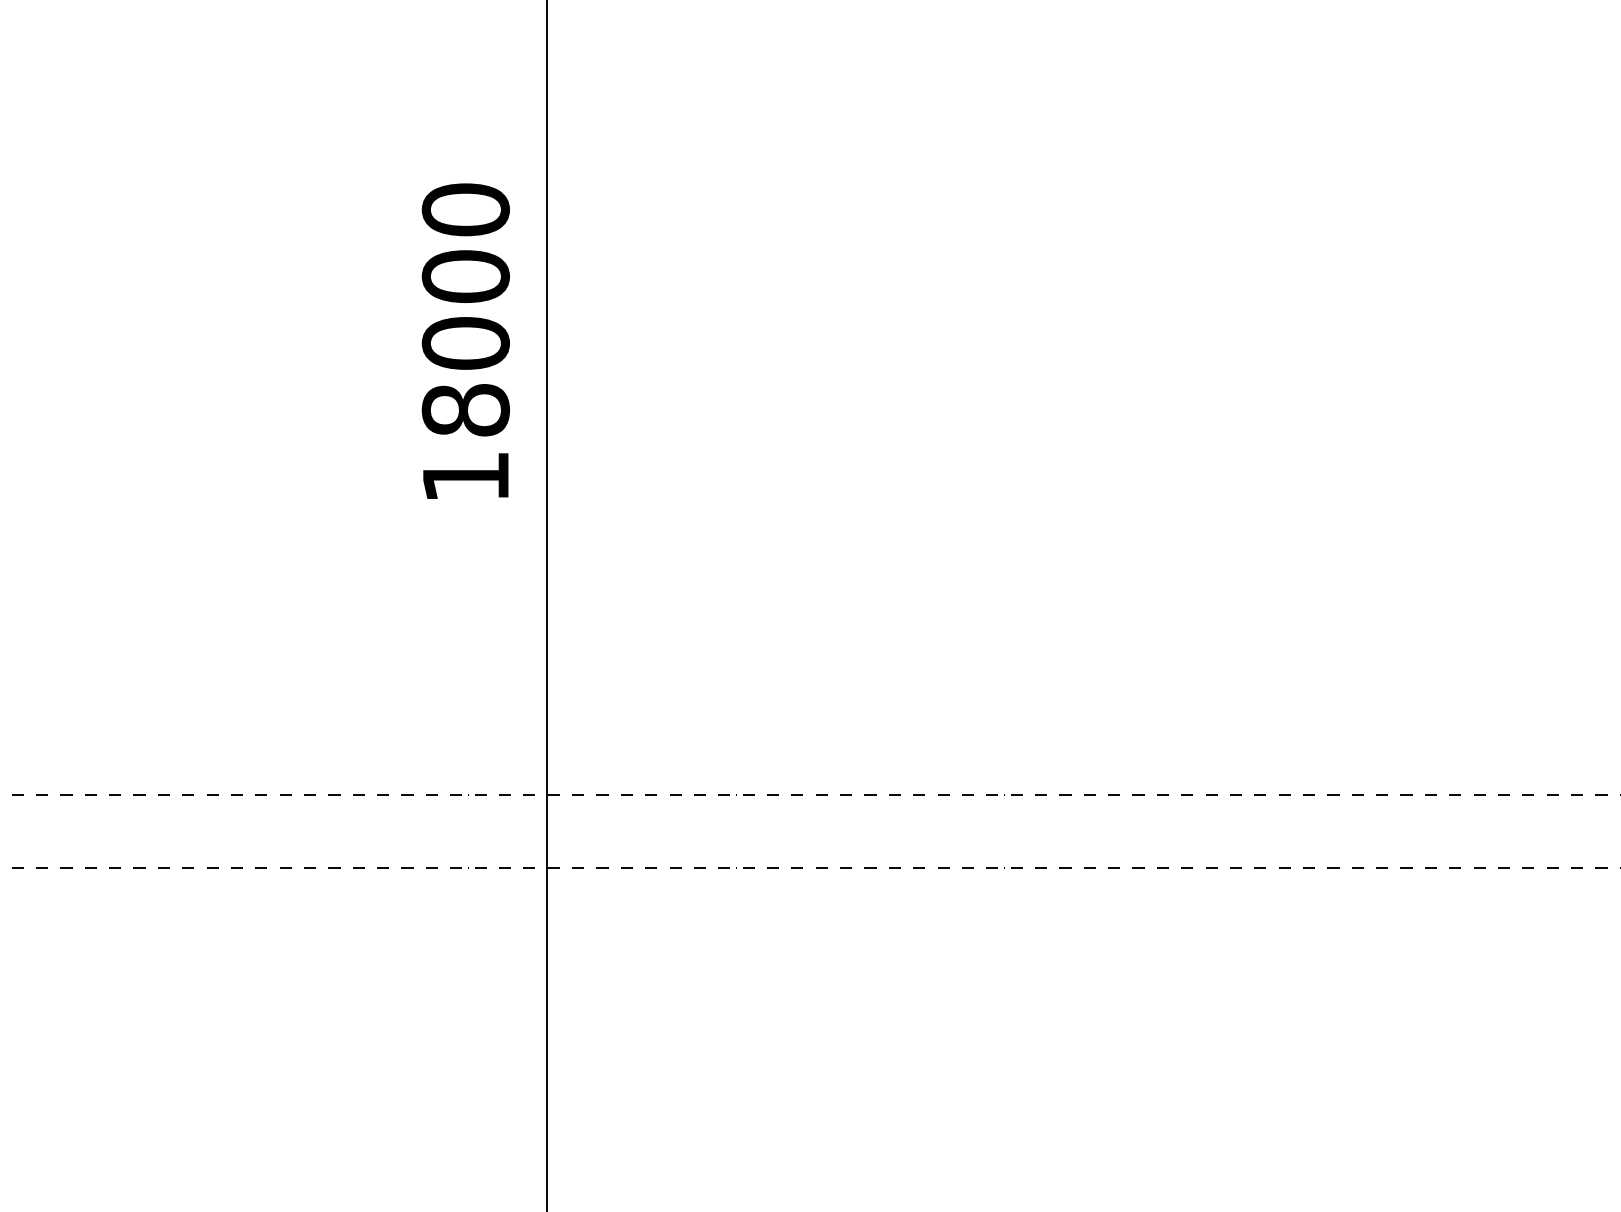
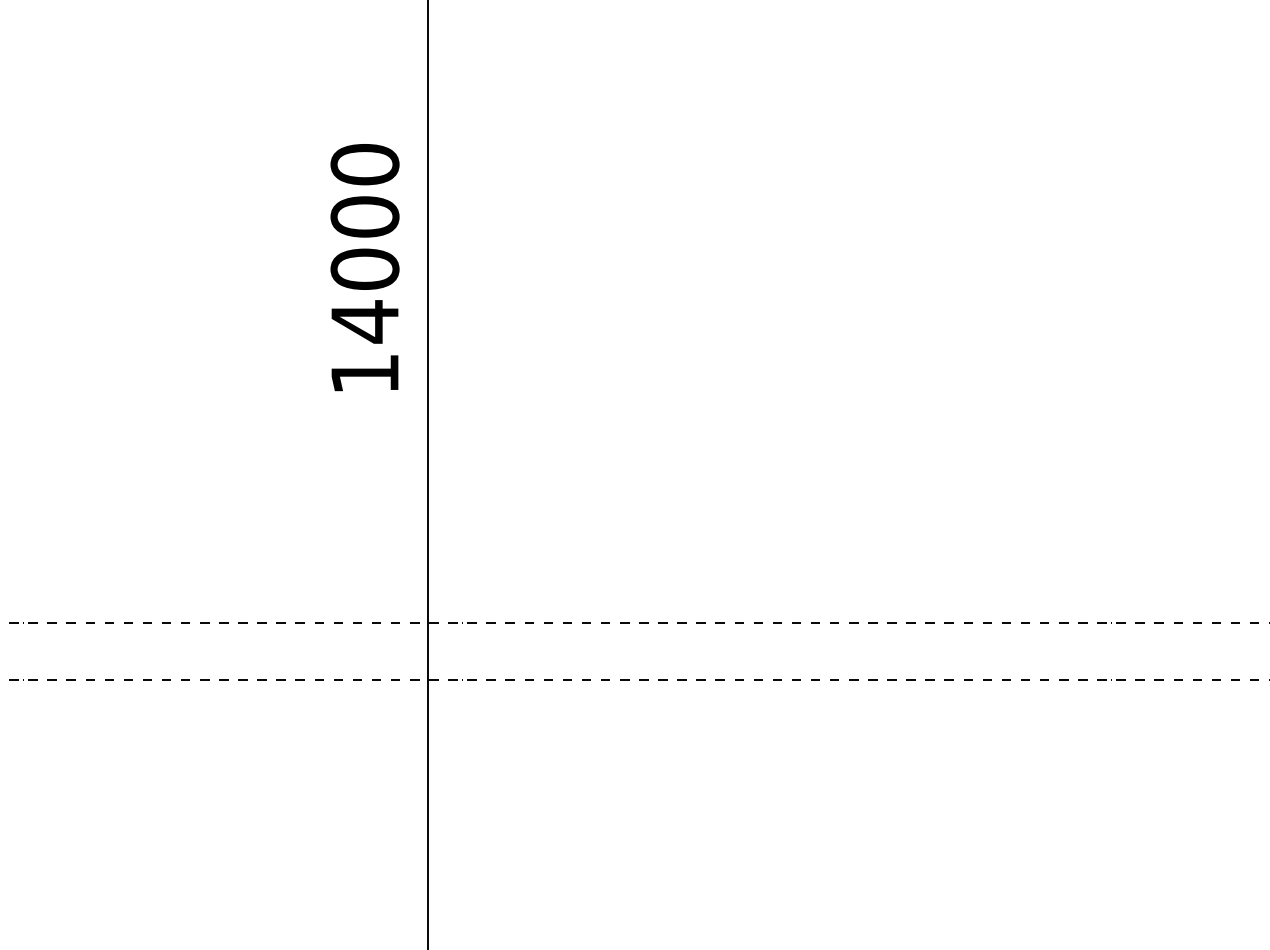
text: (465, 410) -> (364, 321), 18000 -> 14000

